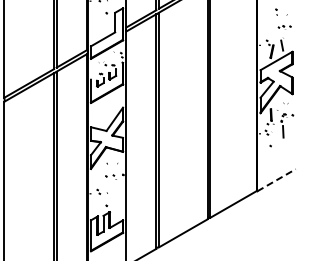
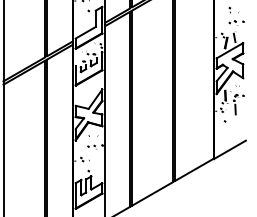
part: (284, 27) -> (236, 22), size x1.43
line: (276, 180) -> (229, 150), dashed -> solid

